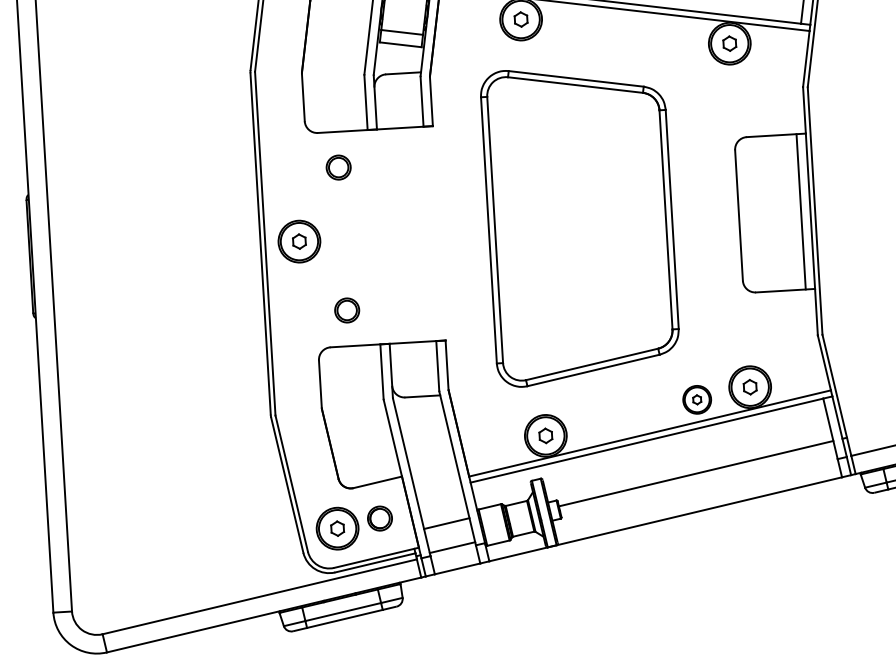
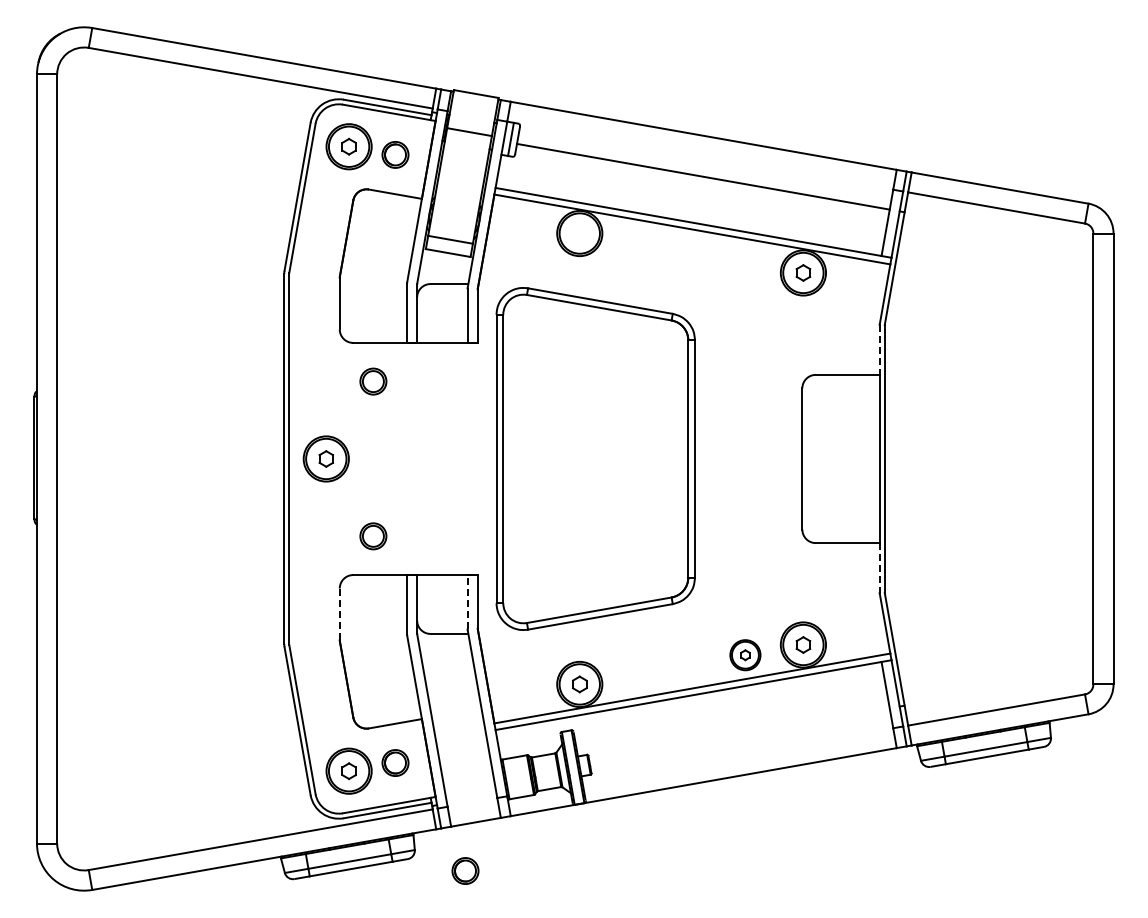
part: (520, 19) -> (579, 233), removed
line: (804, 111) -> (879, 350), solid -> dashed
line: (800, 211) -> (869, 458), removed
part: (580, 224) -> (595, 458), moved
line: (816, 312) -> (879, 568), solid -> dashed
line: (437, 365) -> (467, 601), solid -> dashed
line: (320, 384) -> (339, 614), solid -> dashed
line: (696, 473) -> (739, 734), removed
line: (447, 523) -> (467, 772), removed
line: (452, 547) -> (471, 798), removed
part: (450, 613) -> (465, 870), added

